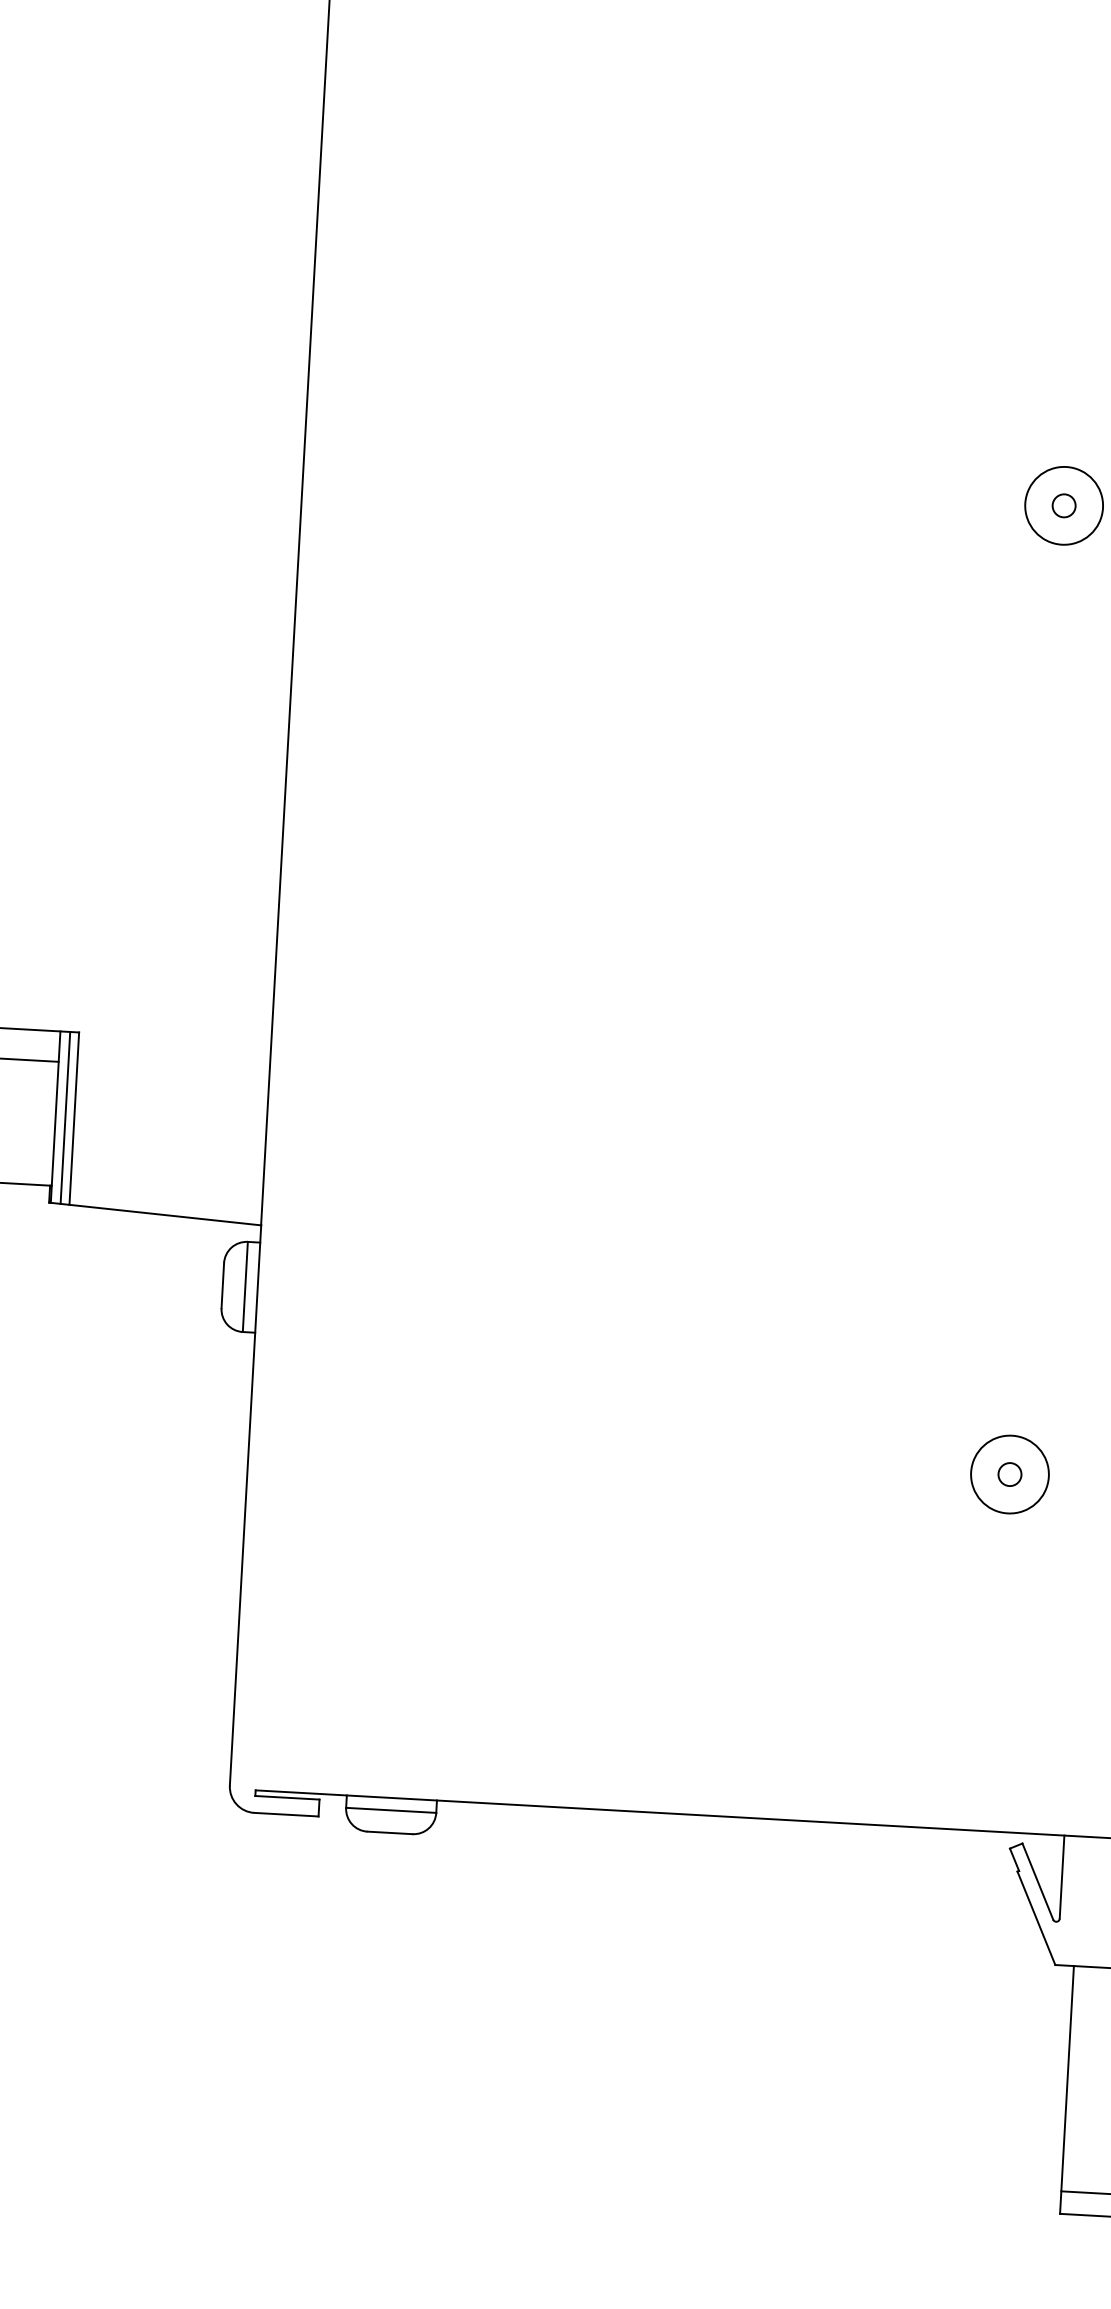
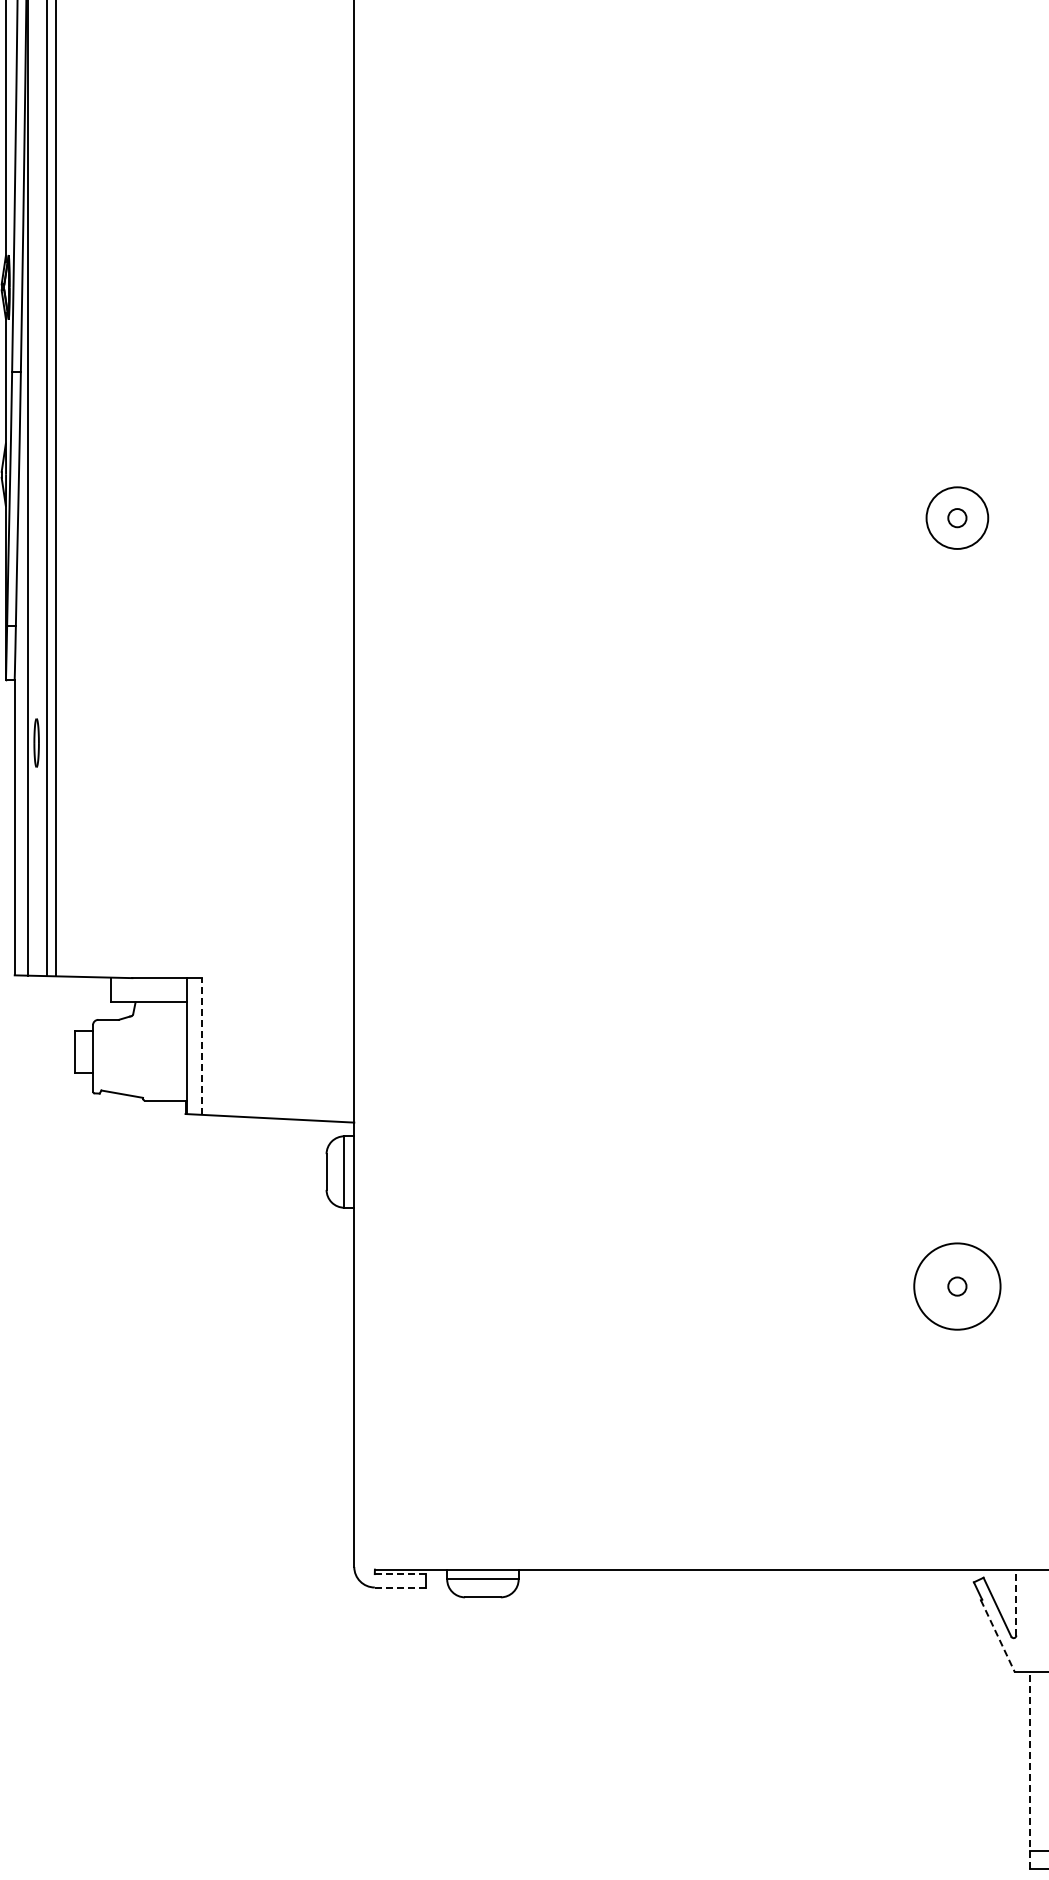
line: (74, 1117) -> (201, 1045), solid -> dashed
line: (65, 1118) -> (194, 1046), removed
circle: (1010, 1474) -> (957, 1286), size x1.4
line: (287, 1798) -> (400, 1574), solid -> dashed
line: (285, 1814) -> (399, 1587), solid -> dashed
line: (1062, 1877) -> (1016, 1602), solid -> dashed
line: (1035, 1918) -> (997, 1636), solid -> dashed
line: (1066, 2089) -> (1029, 1770), solid -> dashed

